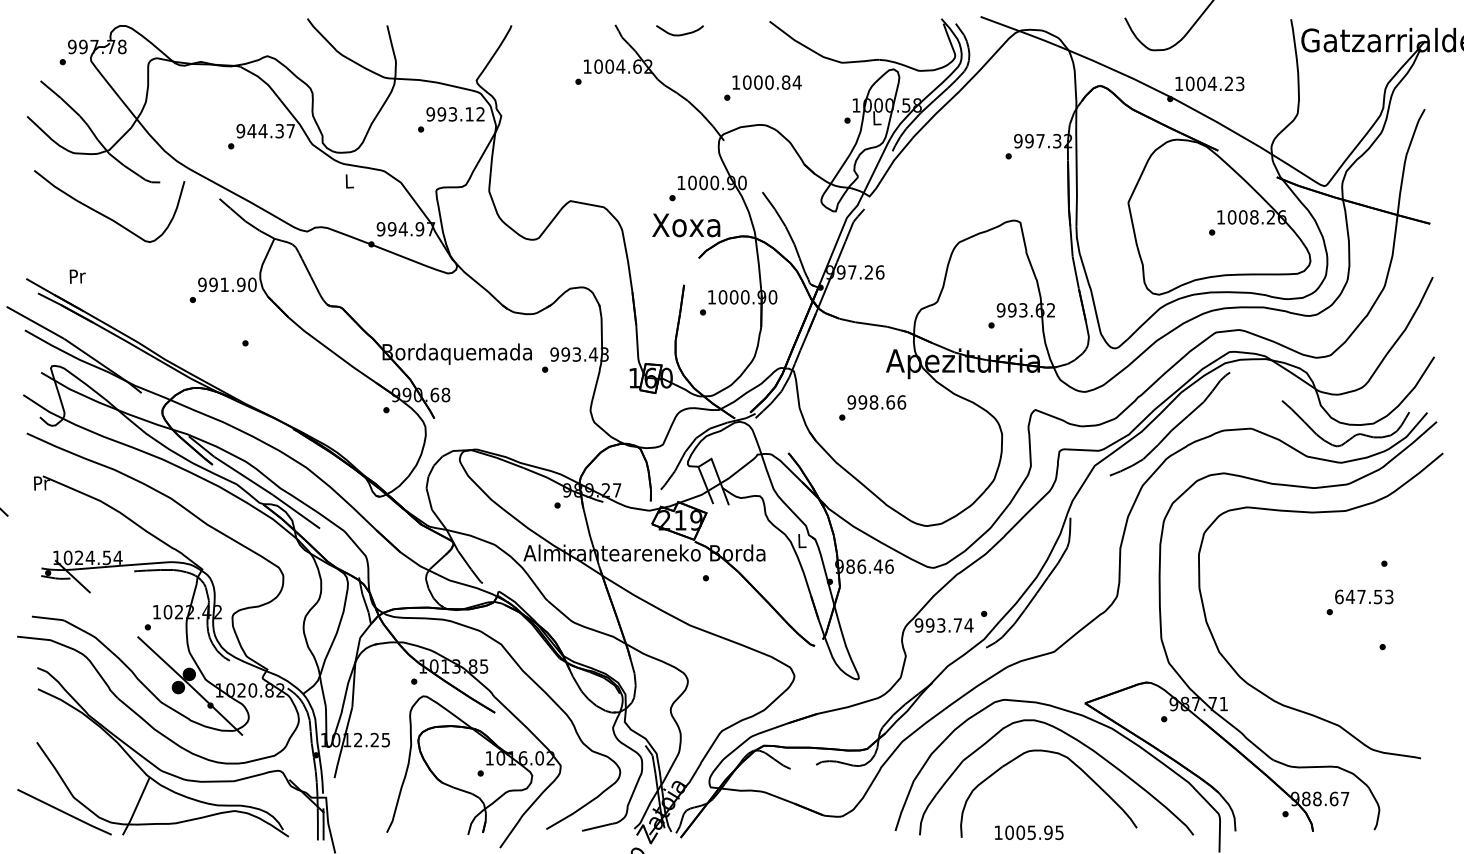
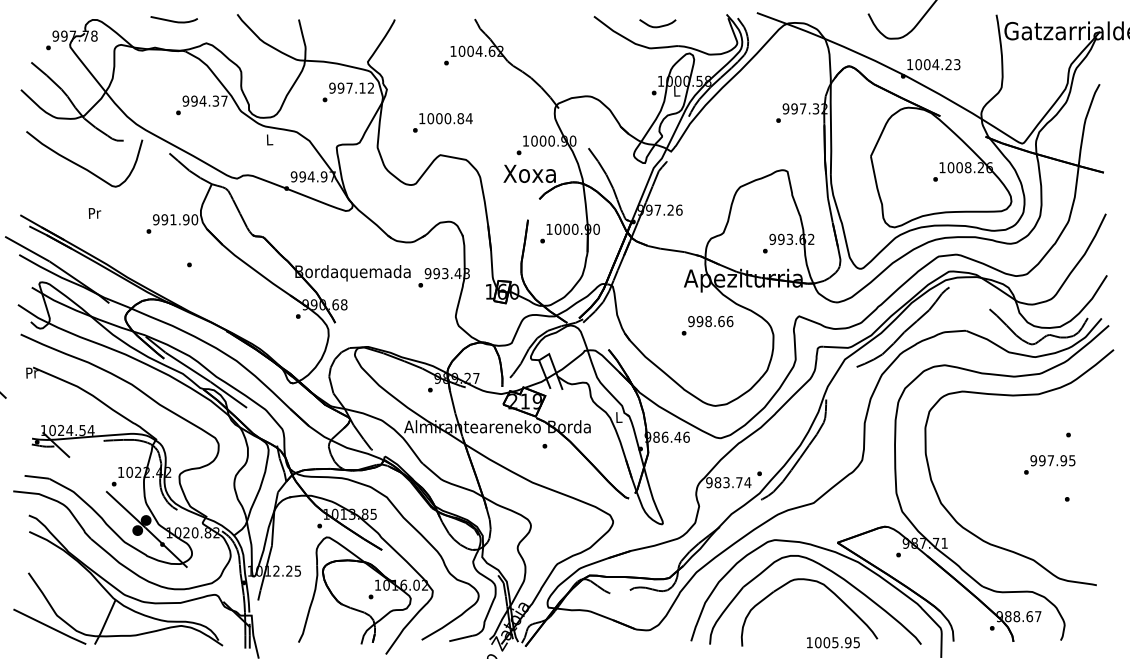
curve: (224, 26) -> (173, 20), added
curve: (679, 34) -> (657, 26), moved
text: (762, 87) -> (442, 122), moved
text: (452, 113) -> (349, 87), 993.12 -> 997.12
text: (251, 130) -> (194, 100), 944.37 -> 994.37
text: (77, 276) -> (94, 213), moved
text: (872, 407) -> (707, 325), moved
text: (1363, 596) -> (1052, 460), 647.53 -> 997.95
text: (929, 625) -> (717, 482), 993.74 -> 983.74
text: (1029, 832) -> (833, 642), moved

